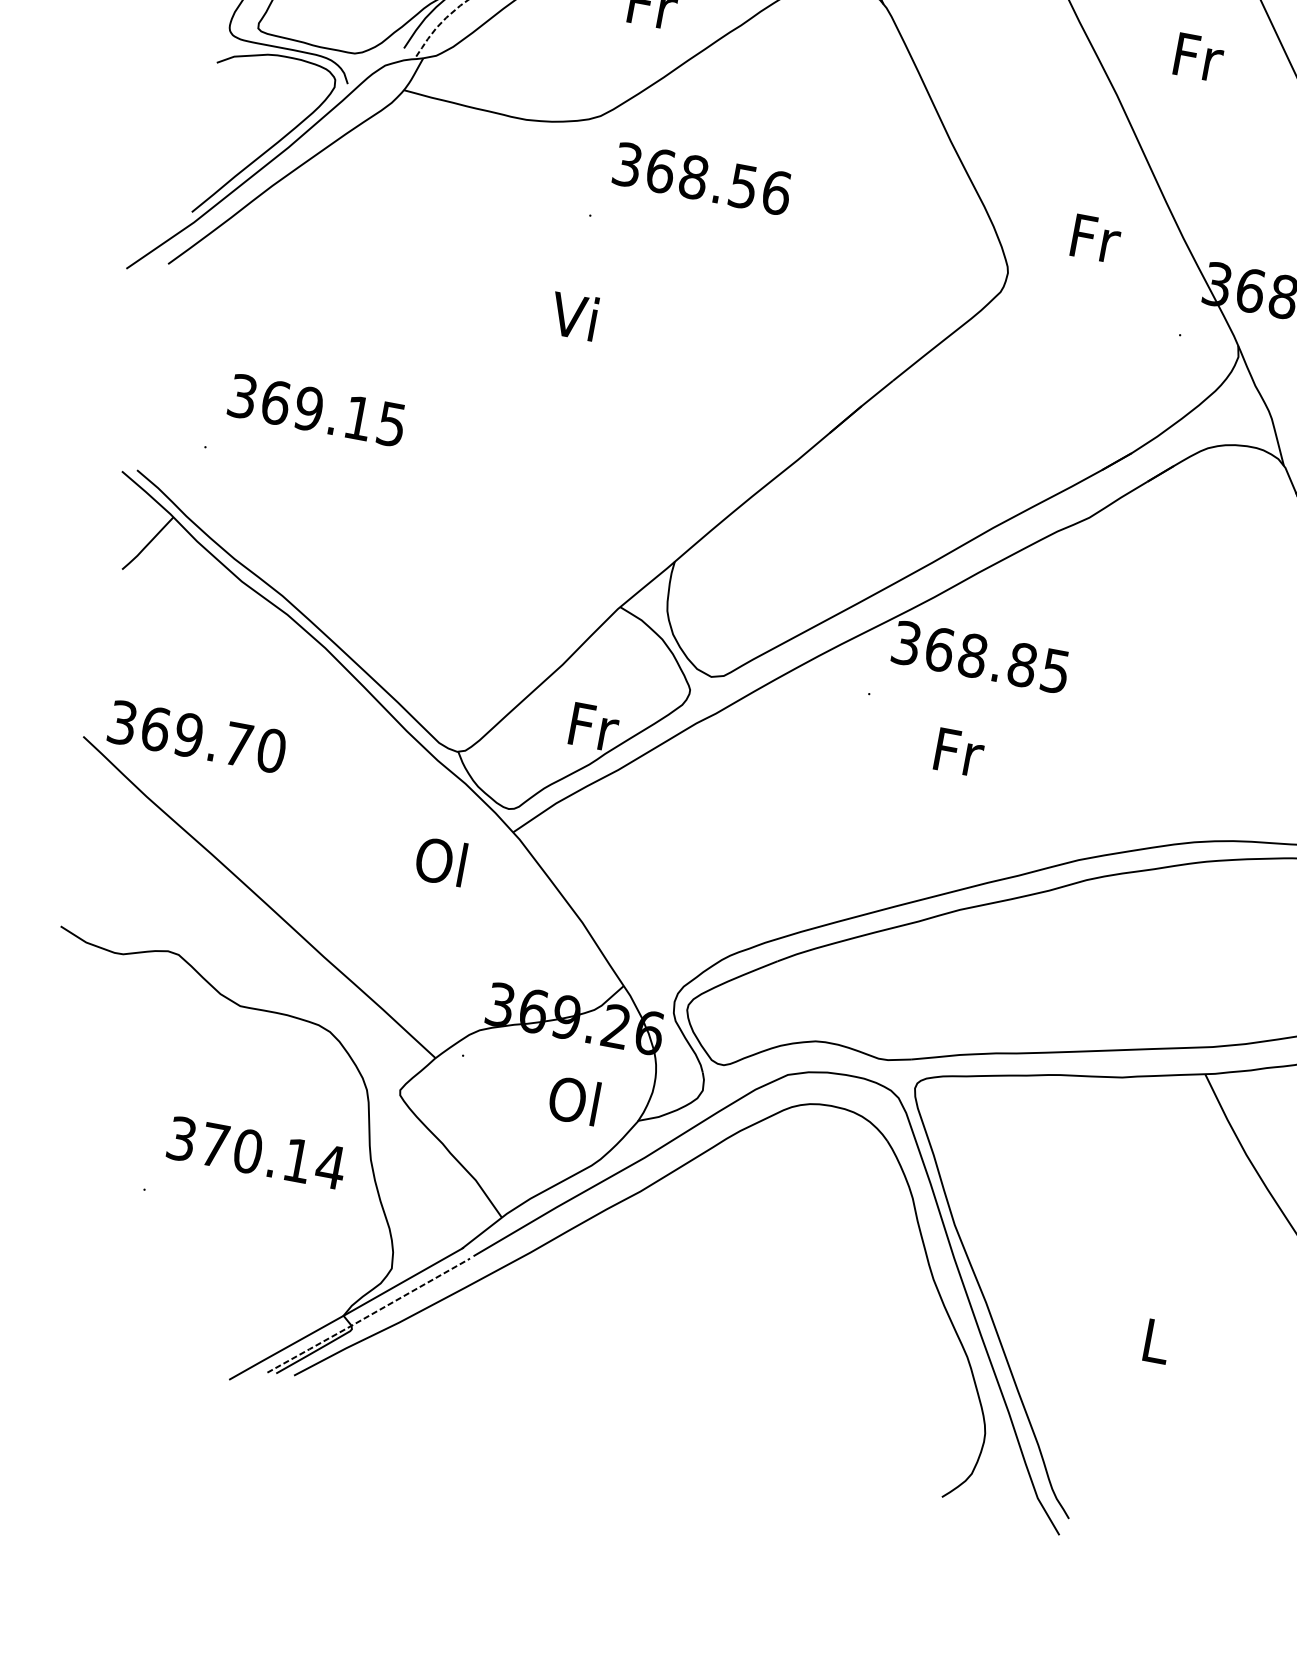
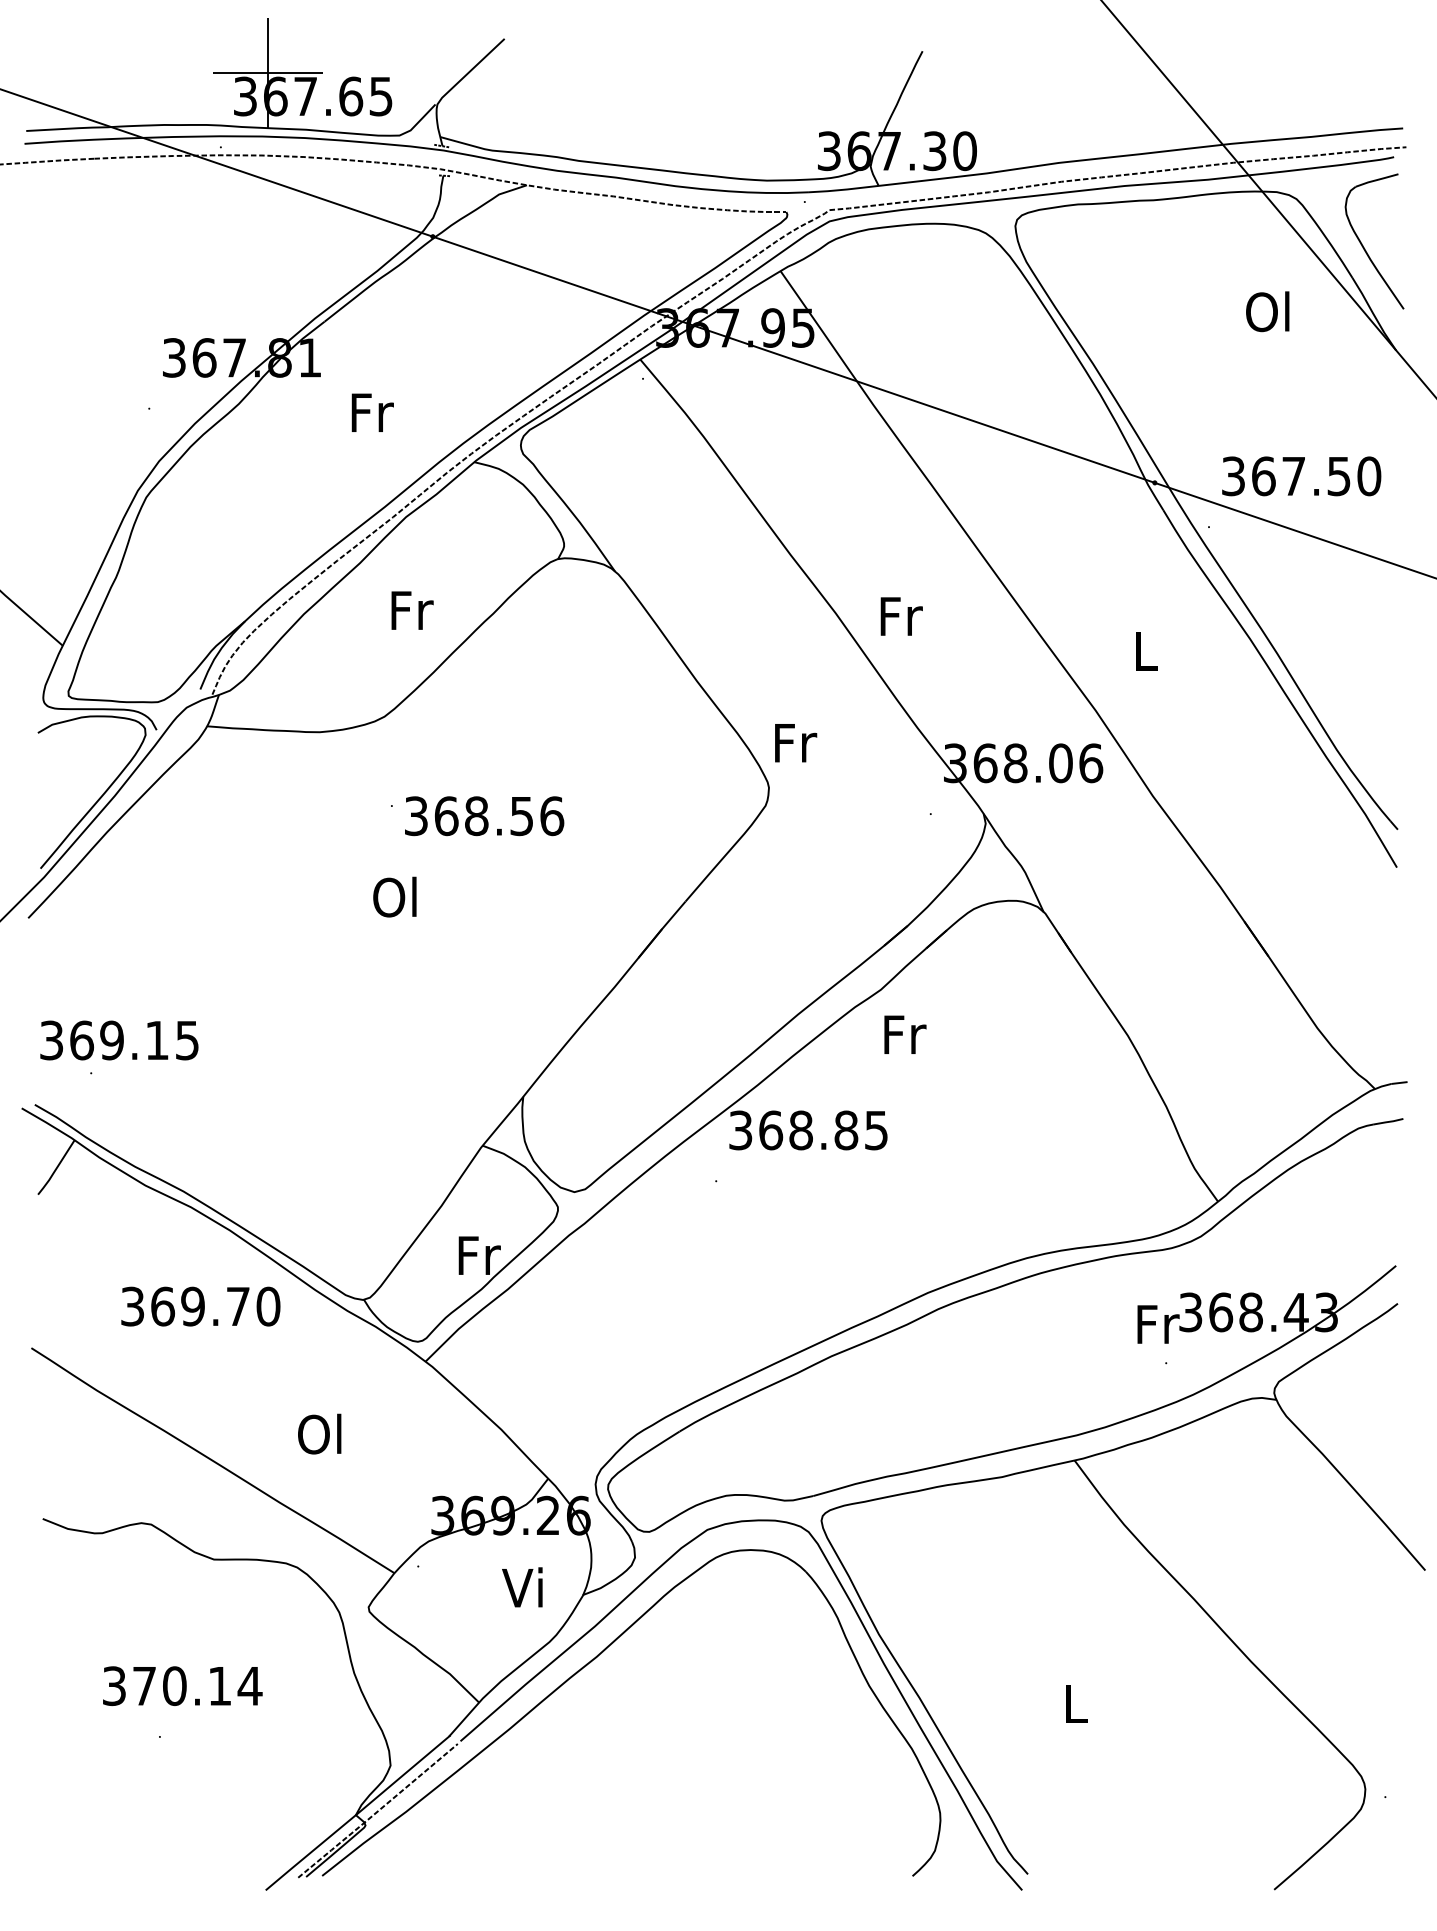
text: (1198, 57) -> (901, 616), moved
text: (702, 179) -> (484, 816), moved
text: (1096, 239) -> (796, 743), moved
text: (574, 315) -> (394, 896), Vi -> Ol
text: (317, 410) -> (119, 1040), moved
text: (197, 736) -> (200, 1306), moved
text: (959, 752) -> (905, 1034), moved
text: (440, 860) -> (319, 1433), moved
text: (573, 1100) -> (522, 1587), Ol -> Vi
text: (256, 1152) -> (182, 1685), moved

